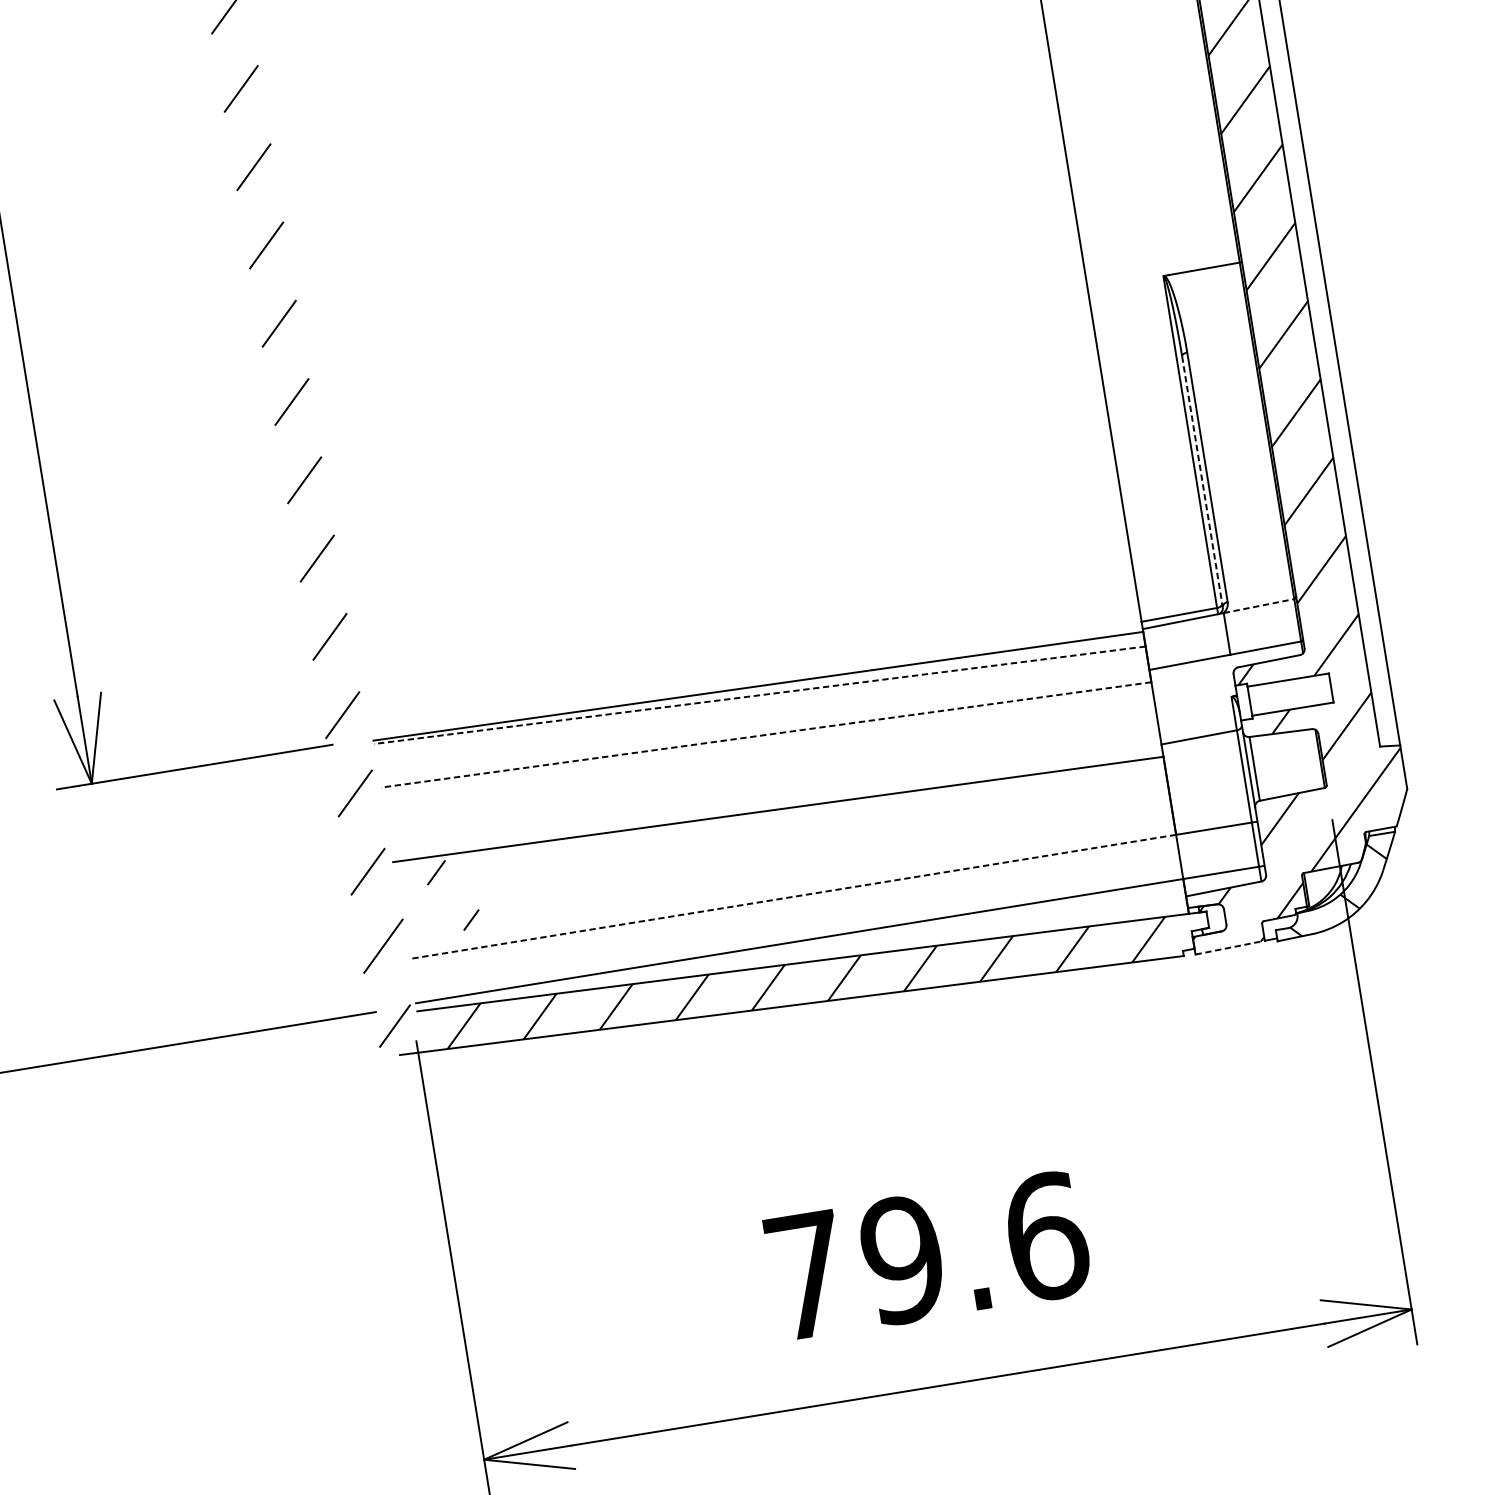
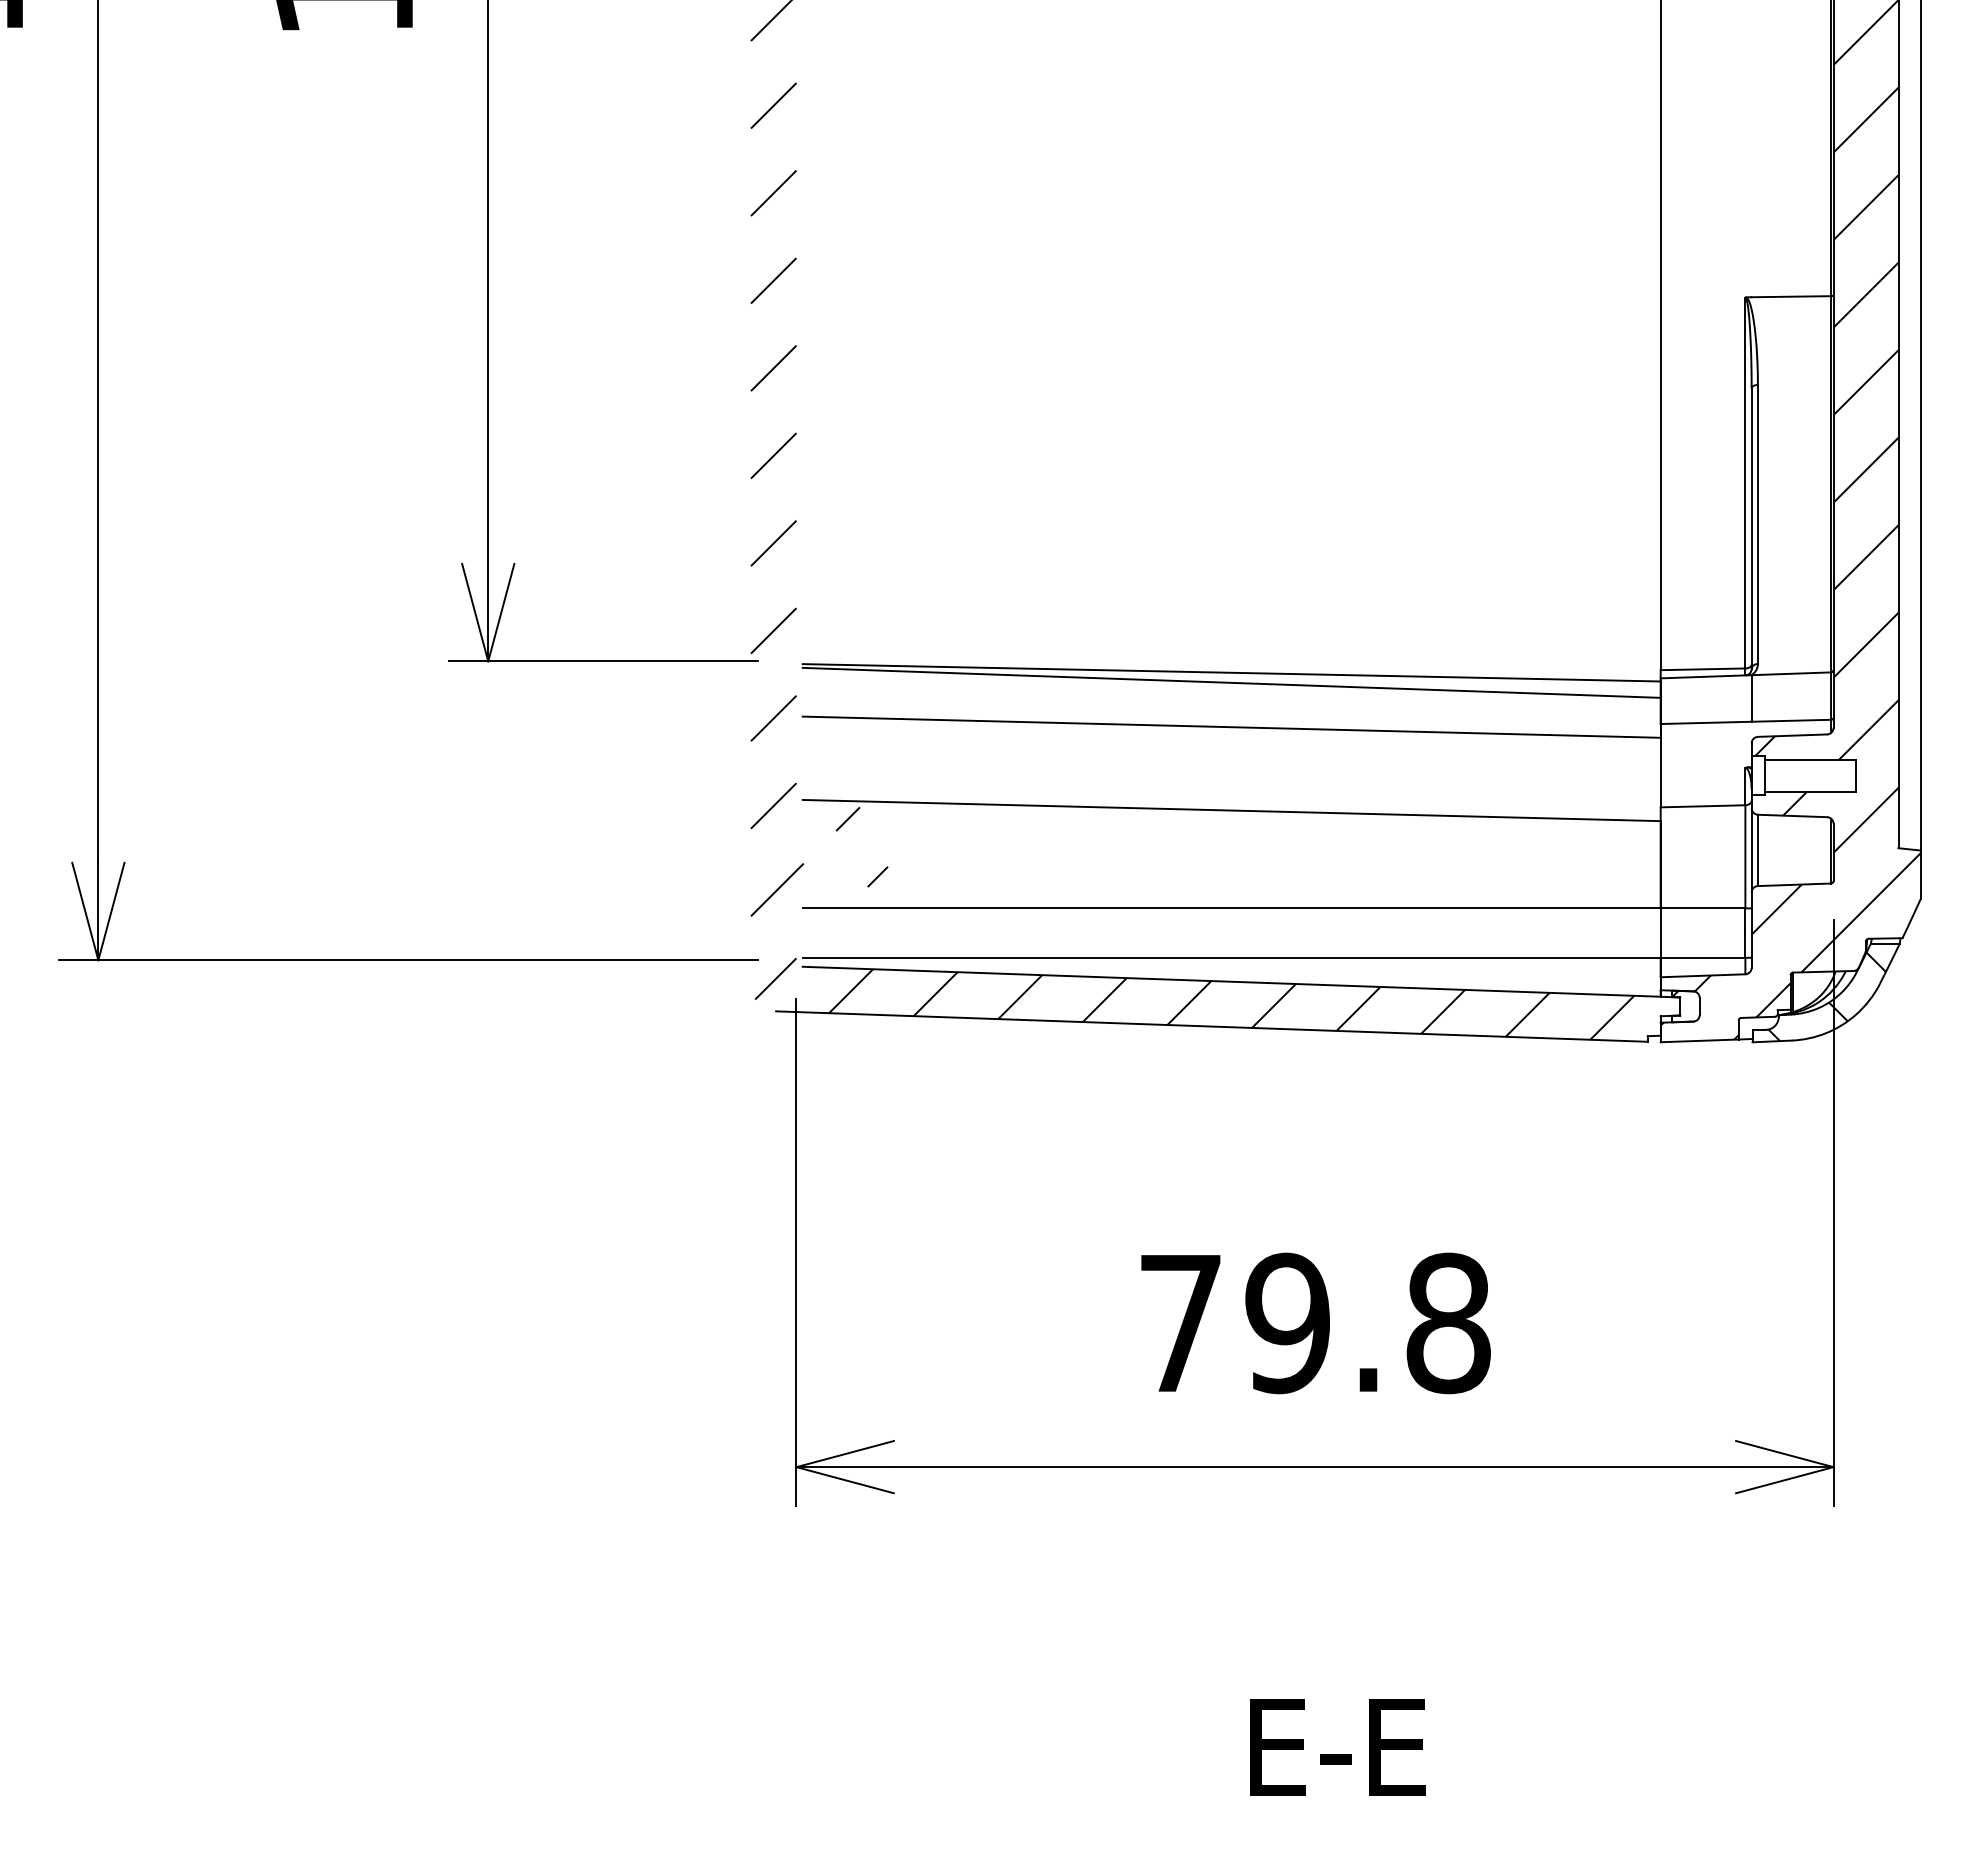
line: (1202, 482) -> (1751, 529), dashed -> solid
line: (1259, 605) -> (1791, 673), dashed -> solid
line: (759, 694) -> (1231, 682), dashed -> solid
line: (766, 735) -> (1231, 727), dashed -> solid
line: (792, 897) -> (1231, 908), dashed -> solid
line: (1230, 947) -> (1700, 1040), dashed -> solid
text: (1046, 1236) -> (1448, 1323), 79.6 -> 79.8

